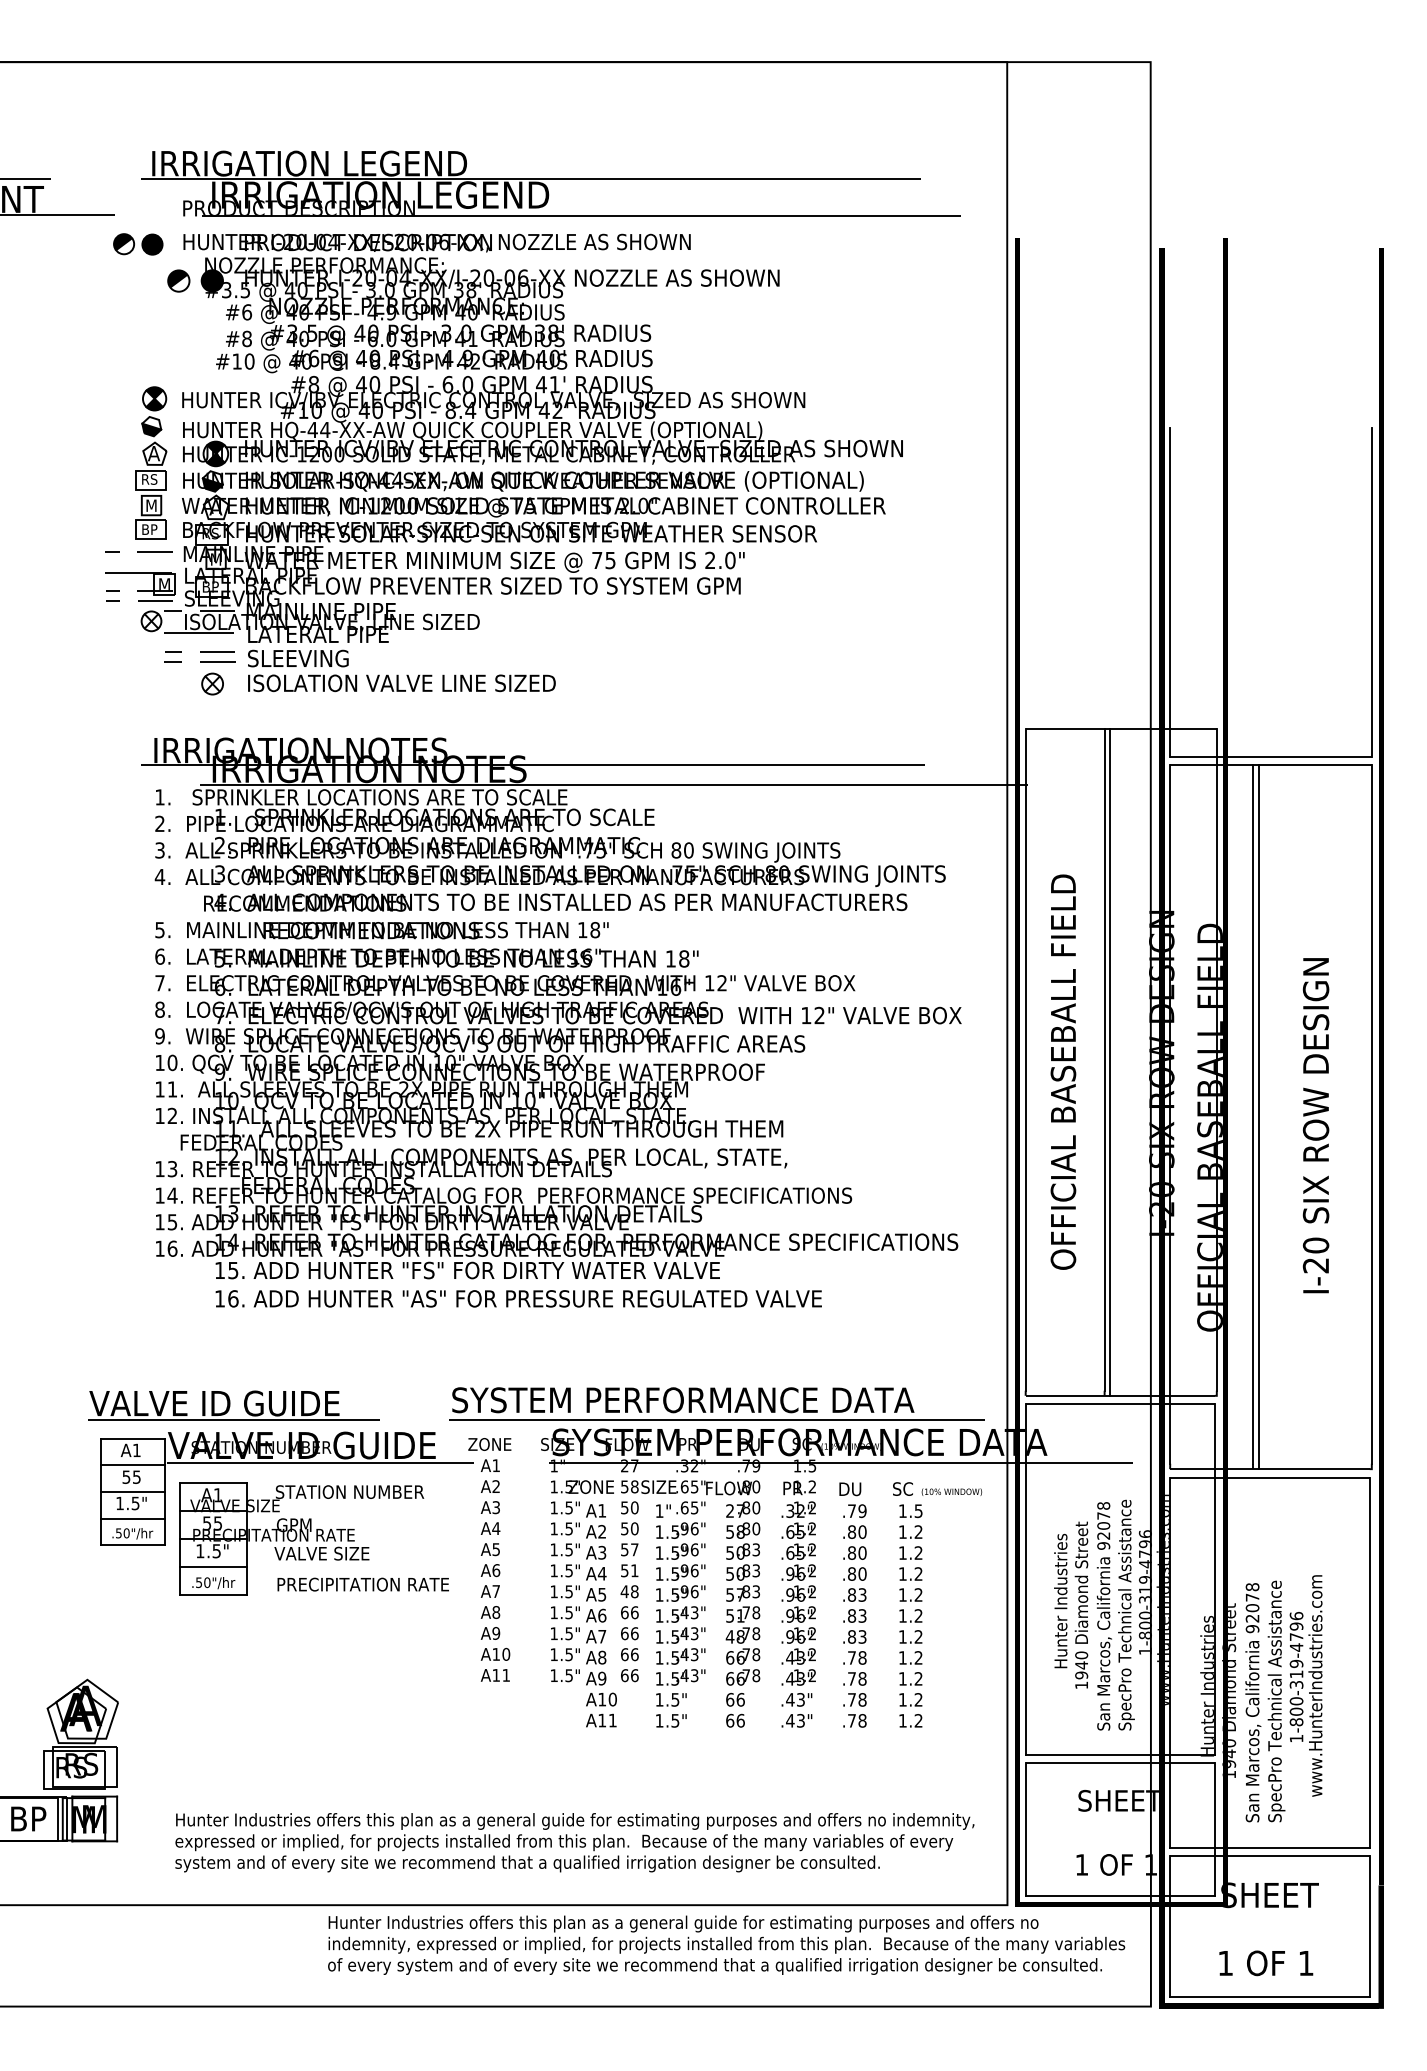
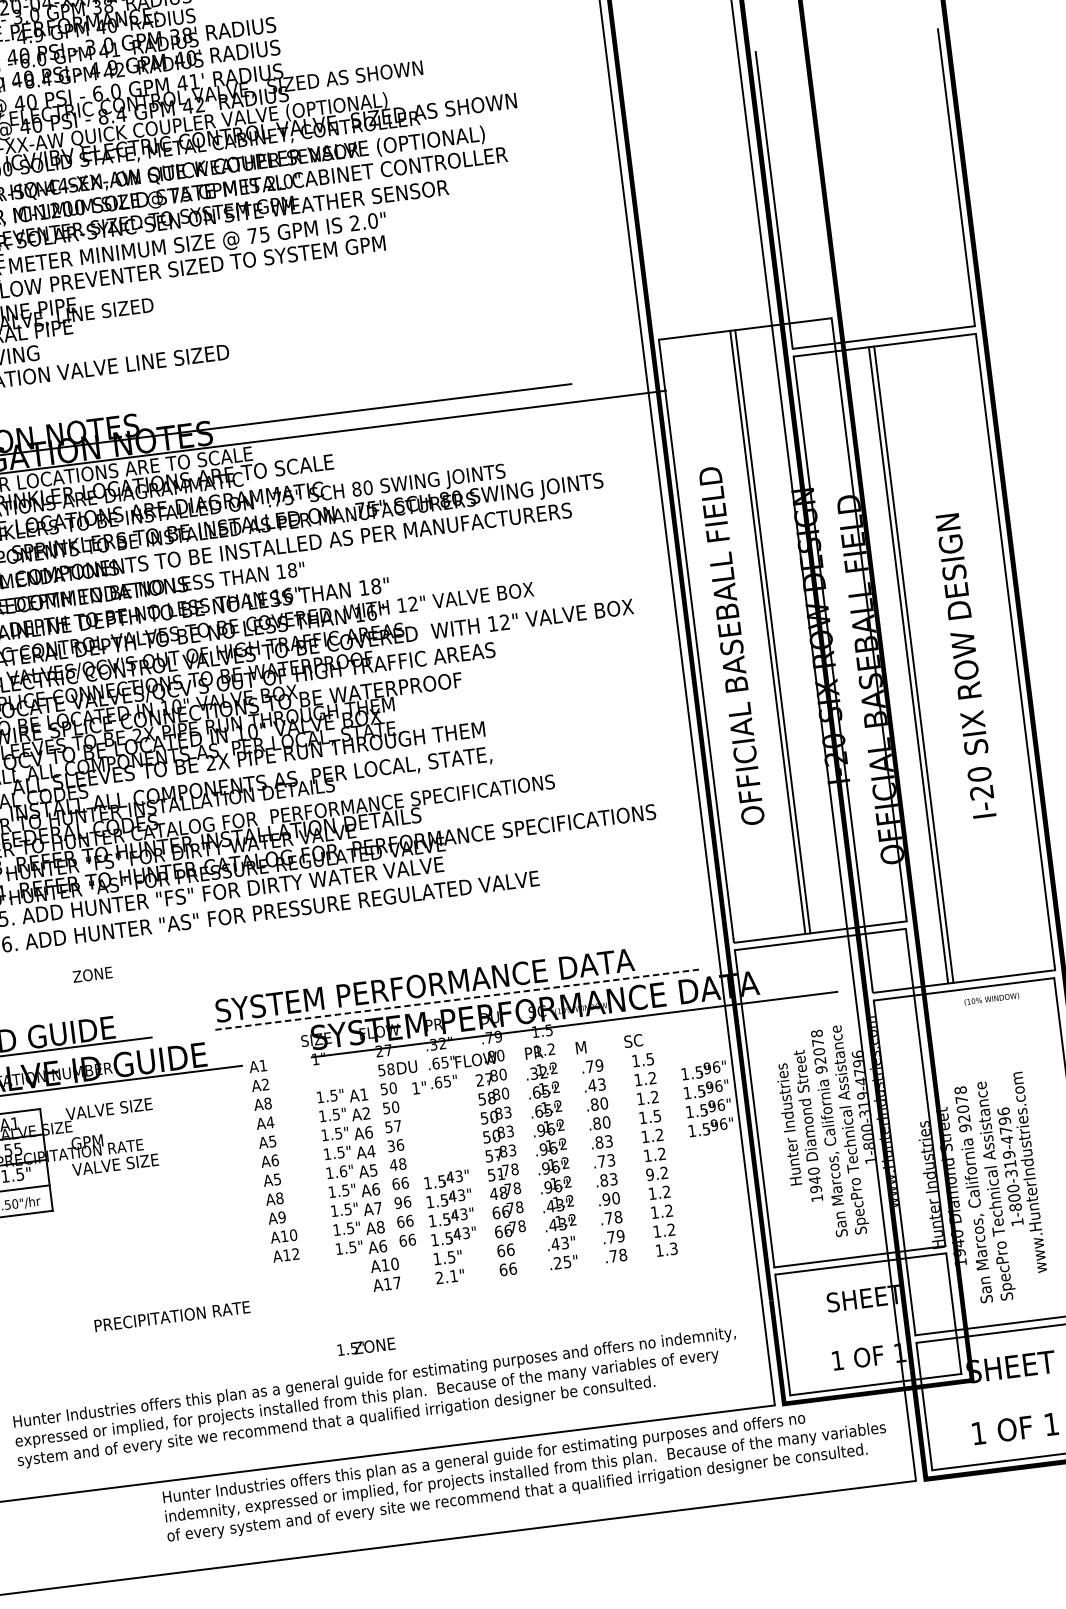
line: (717, 1420) -> (458, 999), solid -> dashed
text: (489, 1444) -> (92, 974), moved
text: (582, 1486) -> (366, 1346), moved
text: (658, 1487) -> (412, 1067), SIZE -> DU
text: (851, 1489) -> (587, 1047), DU -> M
text: (349, 1491) -> (133, 1105), STATION NUMBER -> VALVE SIZE
text: (951, 1491) -> (991, 998), moved
text: (496, 1507) -> (268, 1103), A3 -> A8
text: (856, 1531) -> (596, 1084), .80 -> .43
text: (602, 1552) -> (369, 1132), A3 -> A6
text: (680, 1561) -> (707, 1098), moved
text: (629, 1570) -> (395, 1145), 51 -> 36
text: (918, 1573) -> (657, 1115), 1.2 -> 1.5
text: (362, 1584) -> (171, 1316), moved
text: (495, 1591) -> (276, 1179), A7 -> A5
text: (569, 1591) -> (343, 1171), 1.5" -> 1.6"
text: (852, 1615) -> (602, 1160), .83 -> .73
text: (624, 1633) -> (398, 1202), 66 -> 96
text: (902, 1636) -> (649, 1174), 1.2 -> 9.2
text: (856, 1657) -> (610, 1198), .78 -> .90
text: (505, 1674) -> (295, 1253), A11 -> A12
text: (602, 1678) -> (383, 1246), A9 -> A6
text: (862, 1699) -> (620, 1235), .78 -> .79
text: (612, 1720) -> (397, 1282), A11 -> A17
text: (667, 1720) -> (446, 1276), 1.5" -> 2.1"
text: (795, 1720) -> (562, 1262), .43" -> .25"
text: (918, 1720) -> (673, 1248), 1.2 -> 1.3

